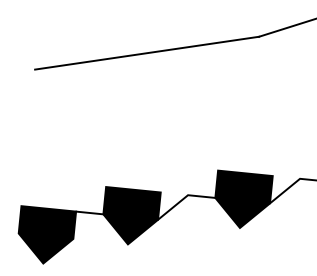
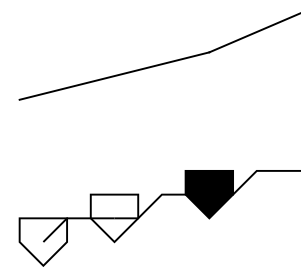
fill: (130, 217) -> (114, 218), removed
fill: (46, 235) -> (43, 241), removed

